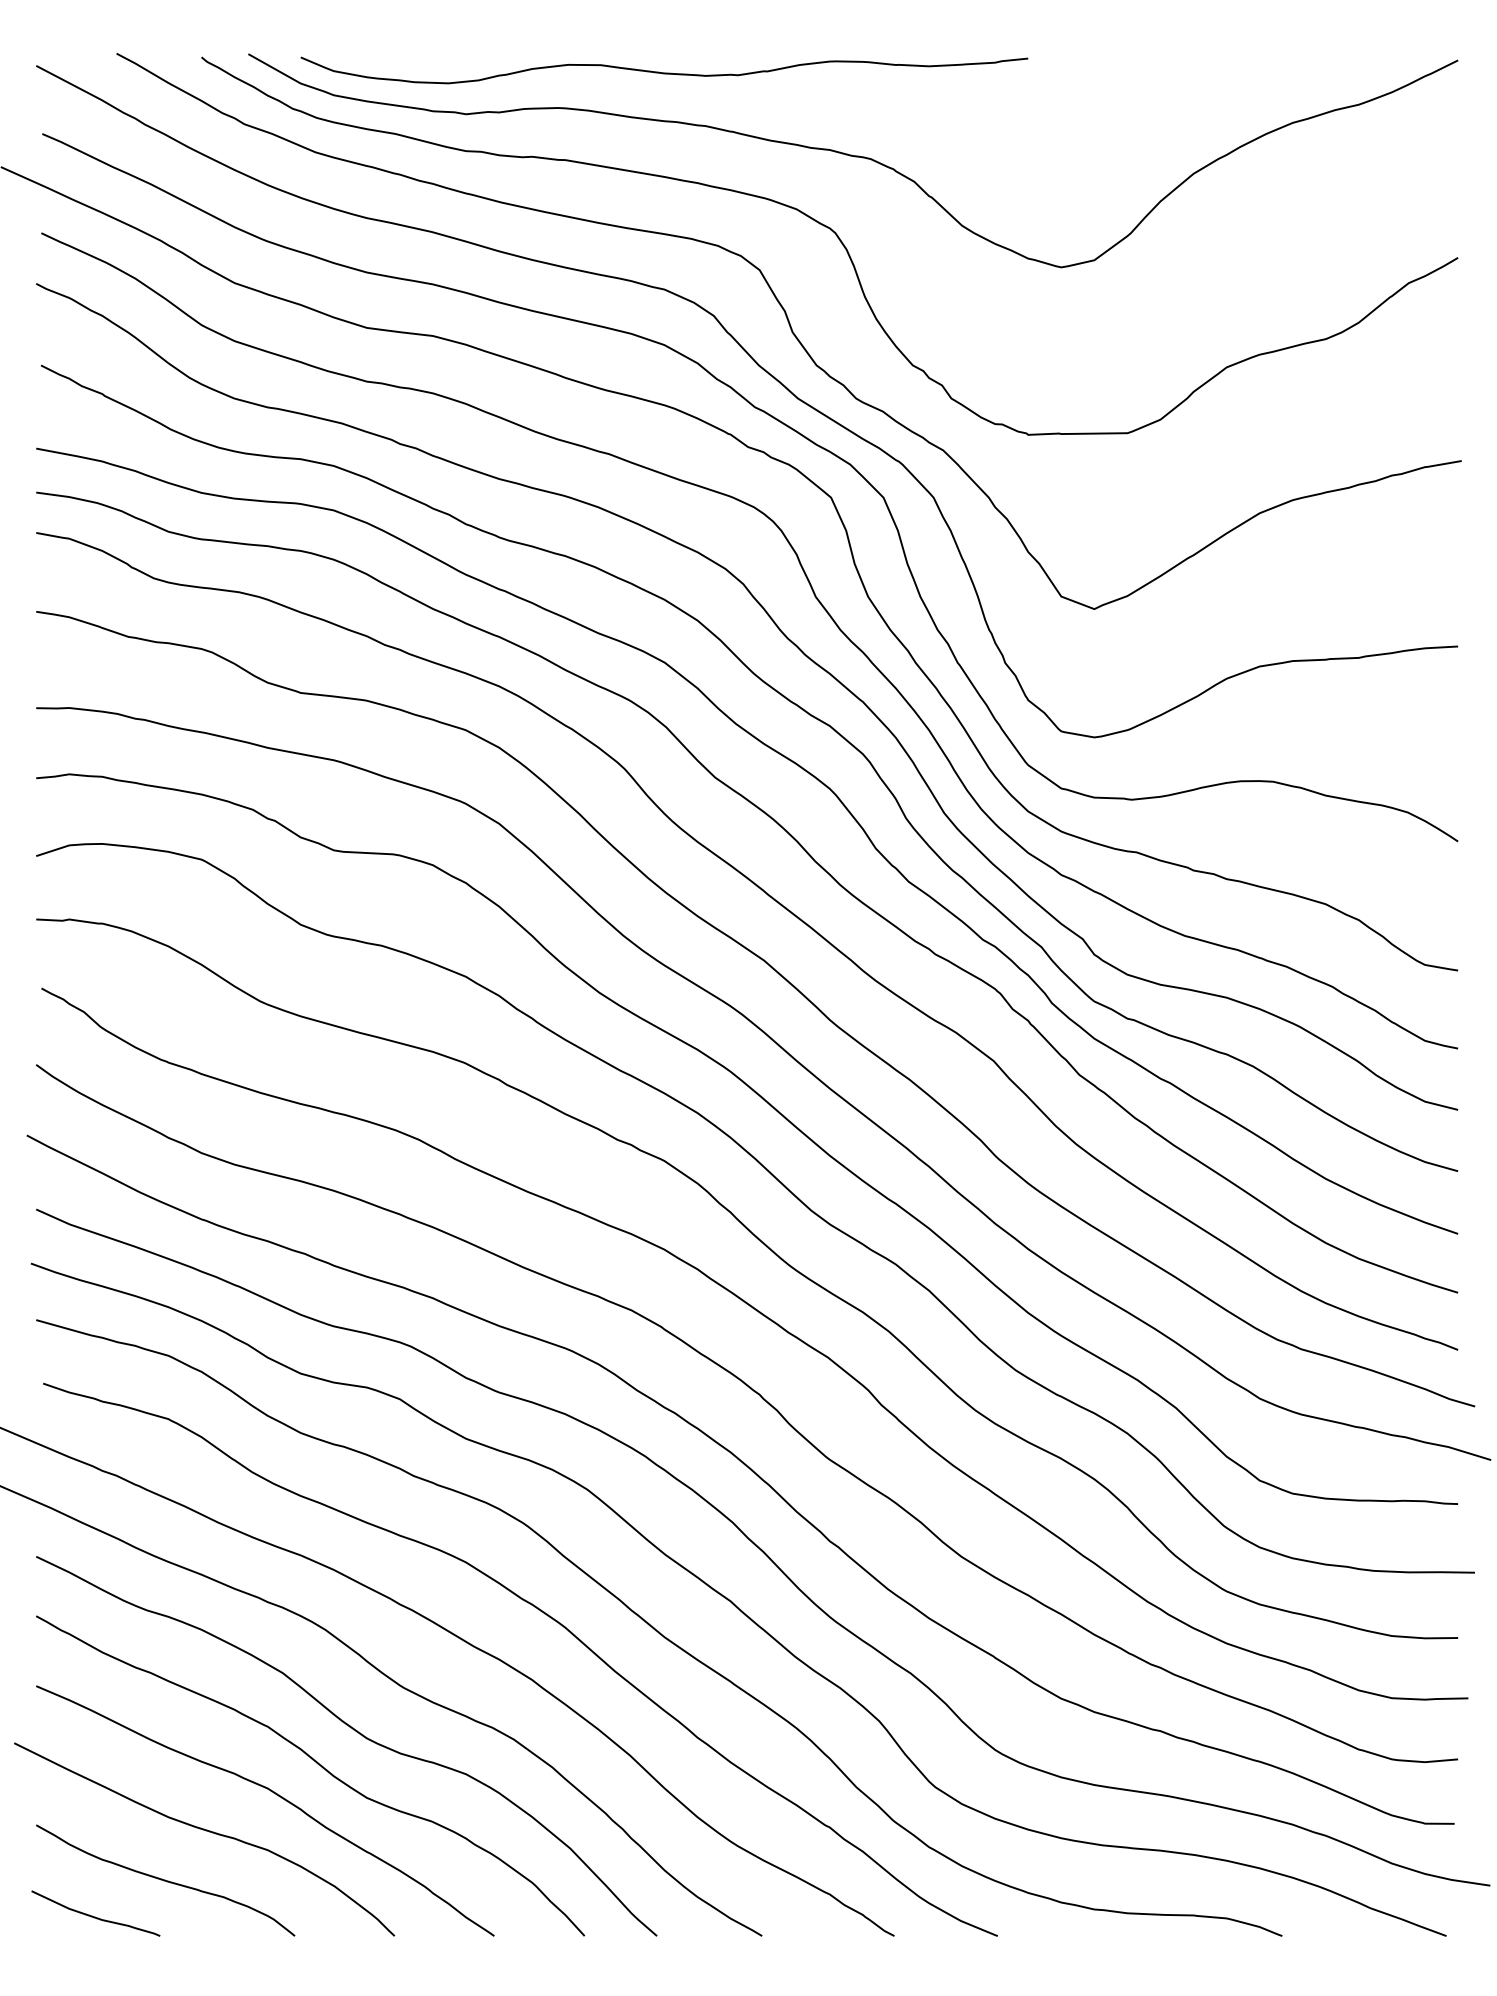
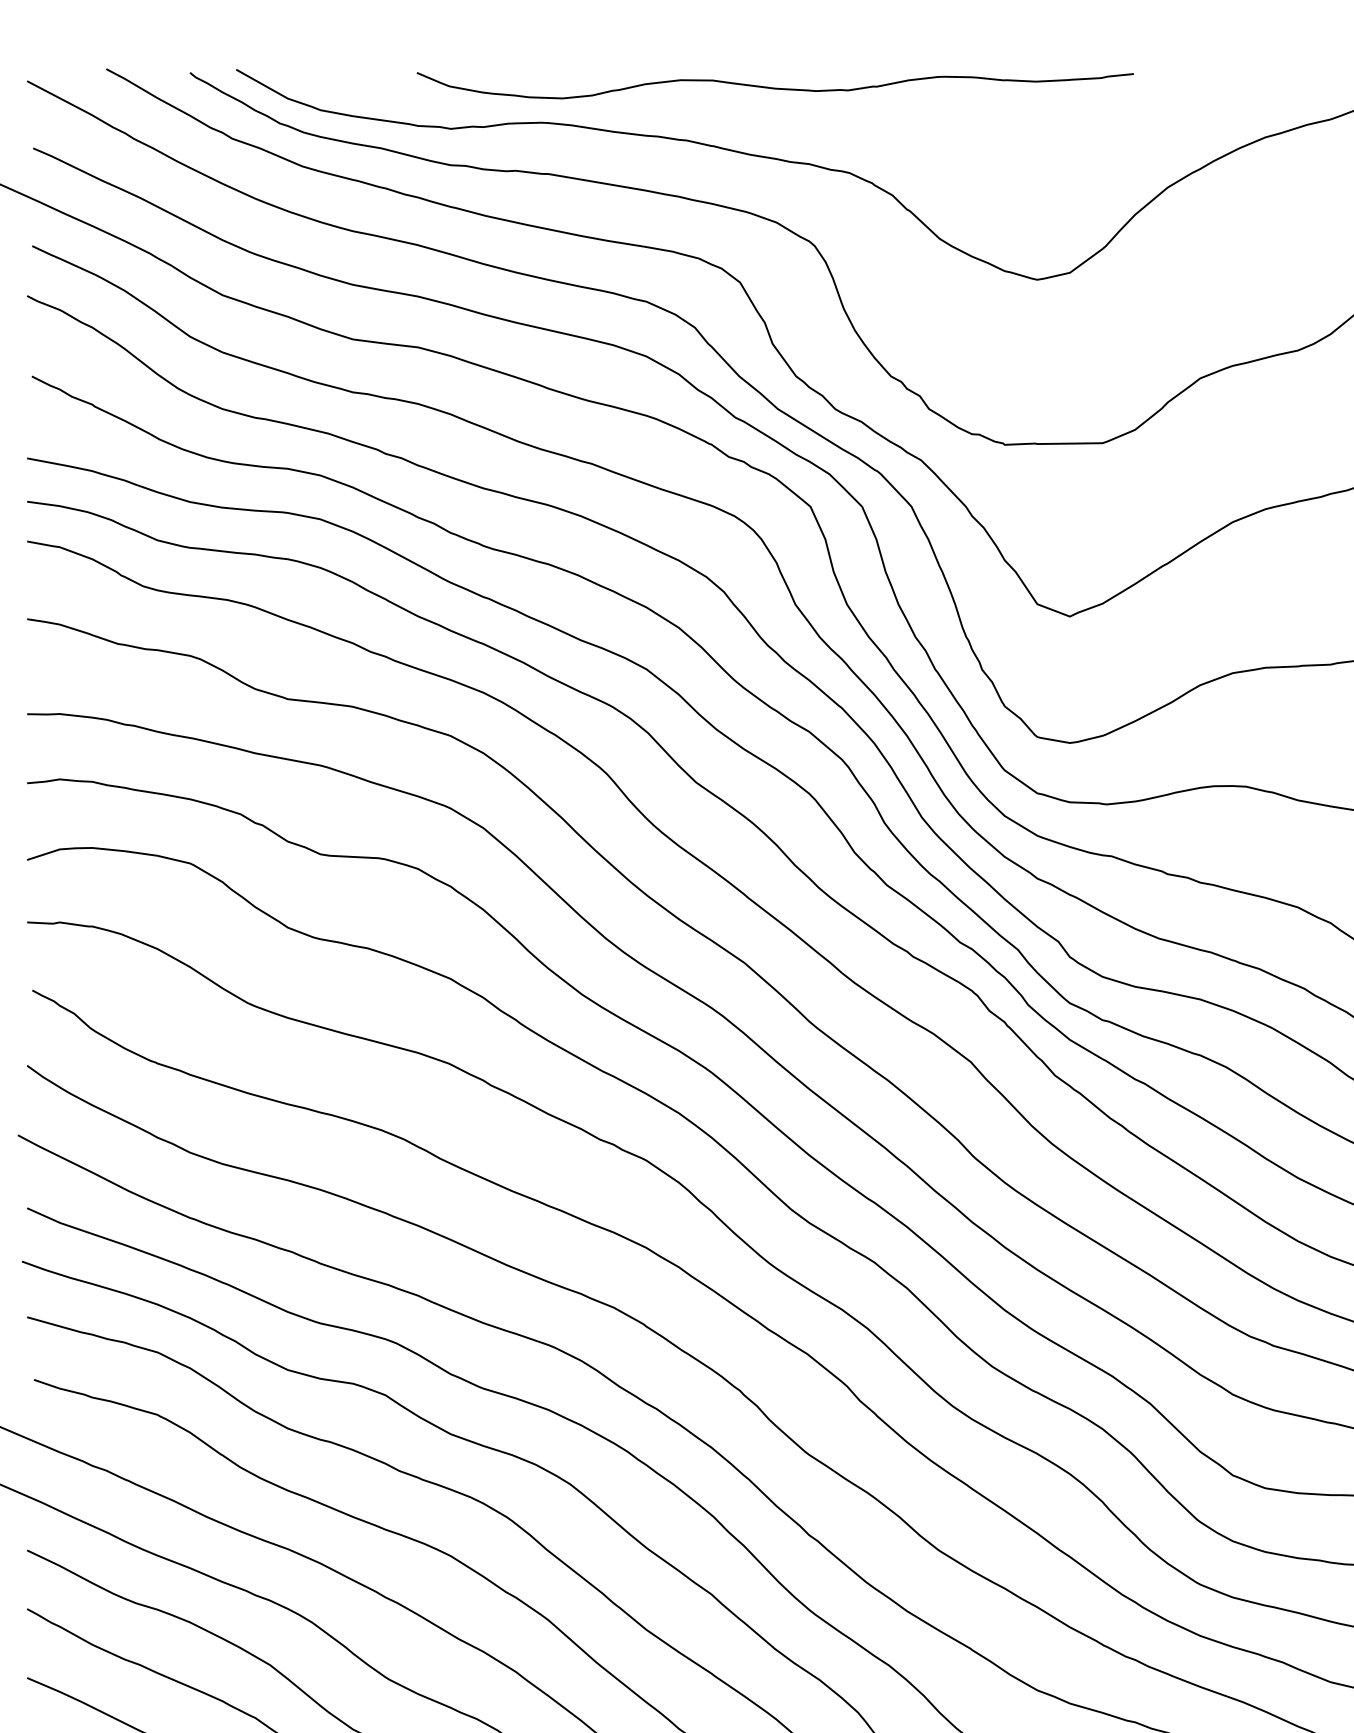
curve: (664, 72) -> (775, 87), moved

